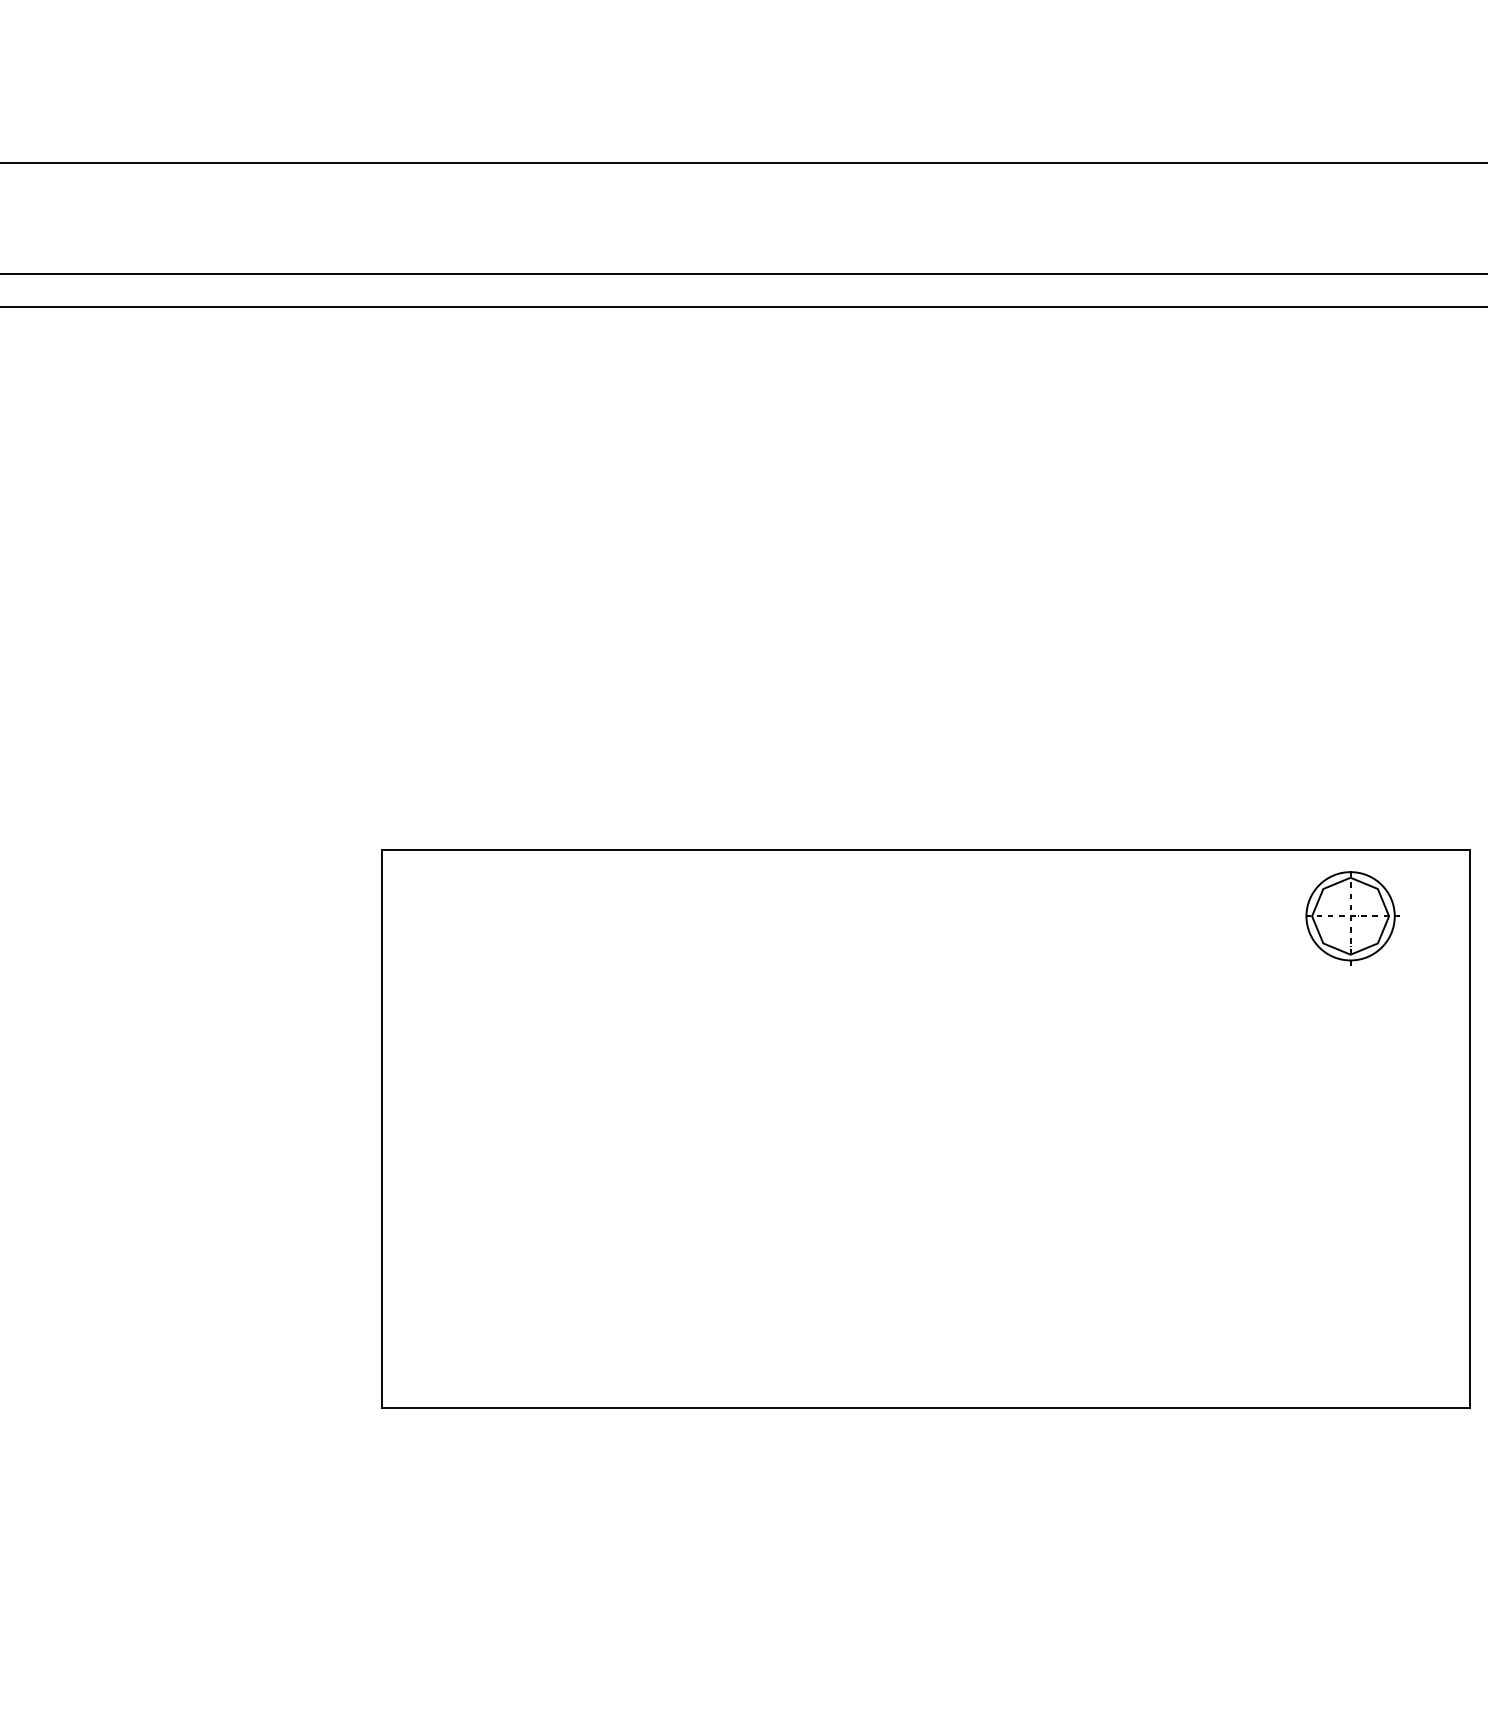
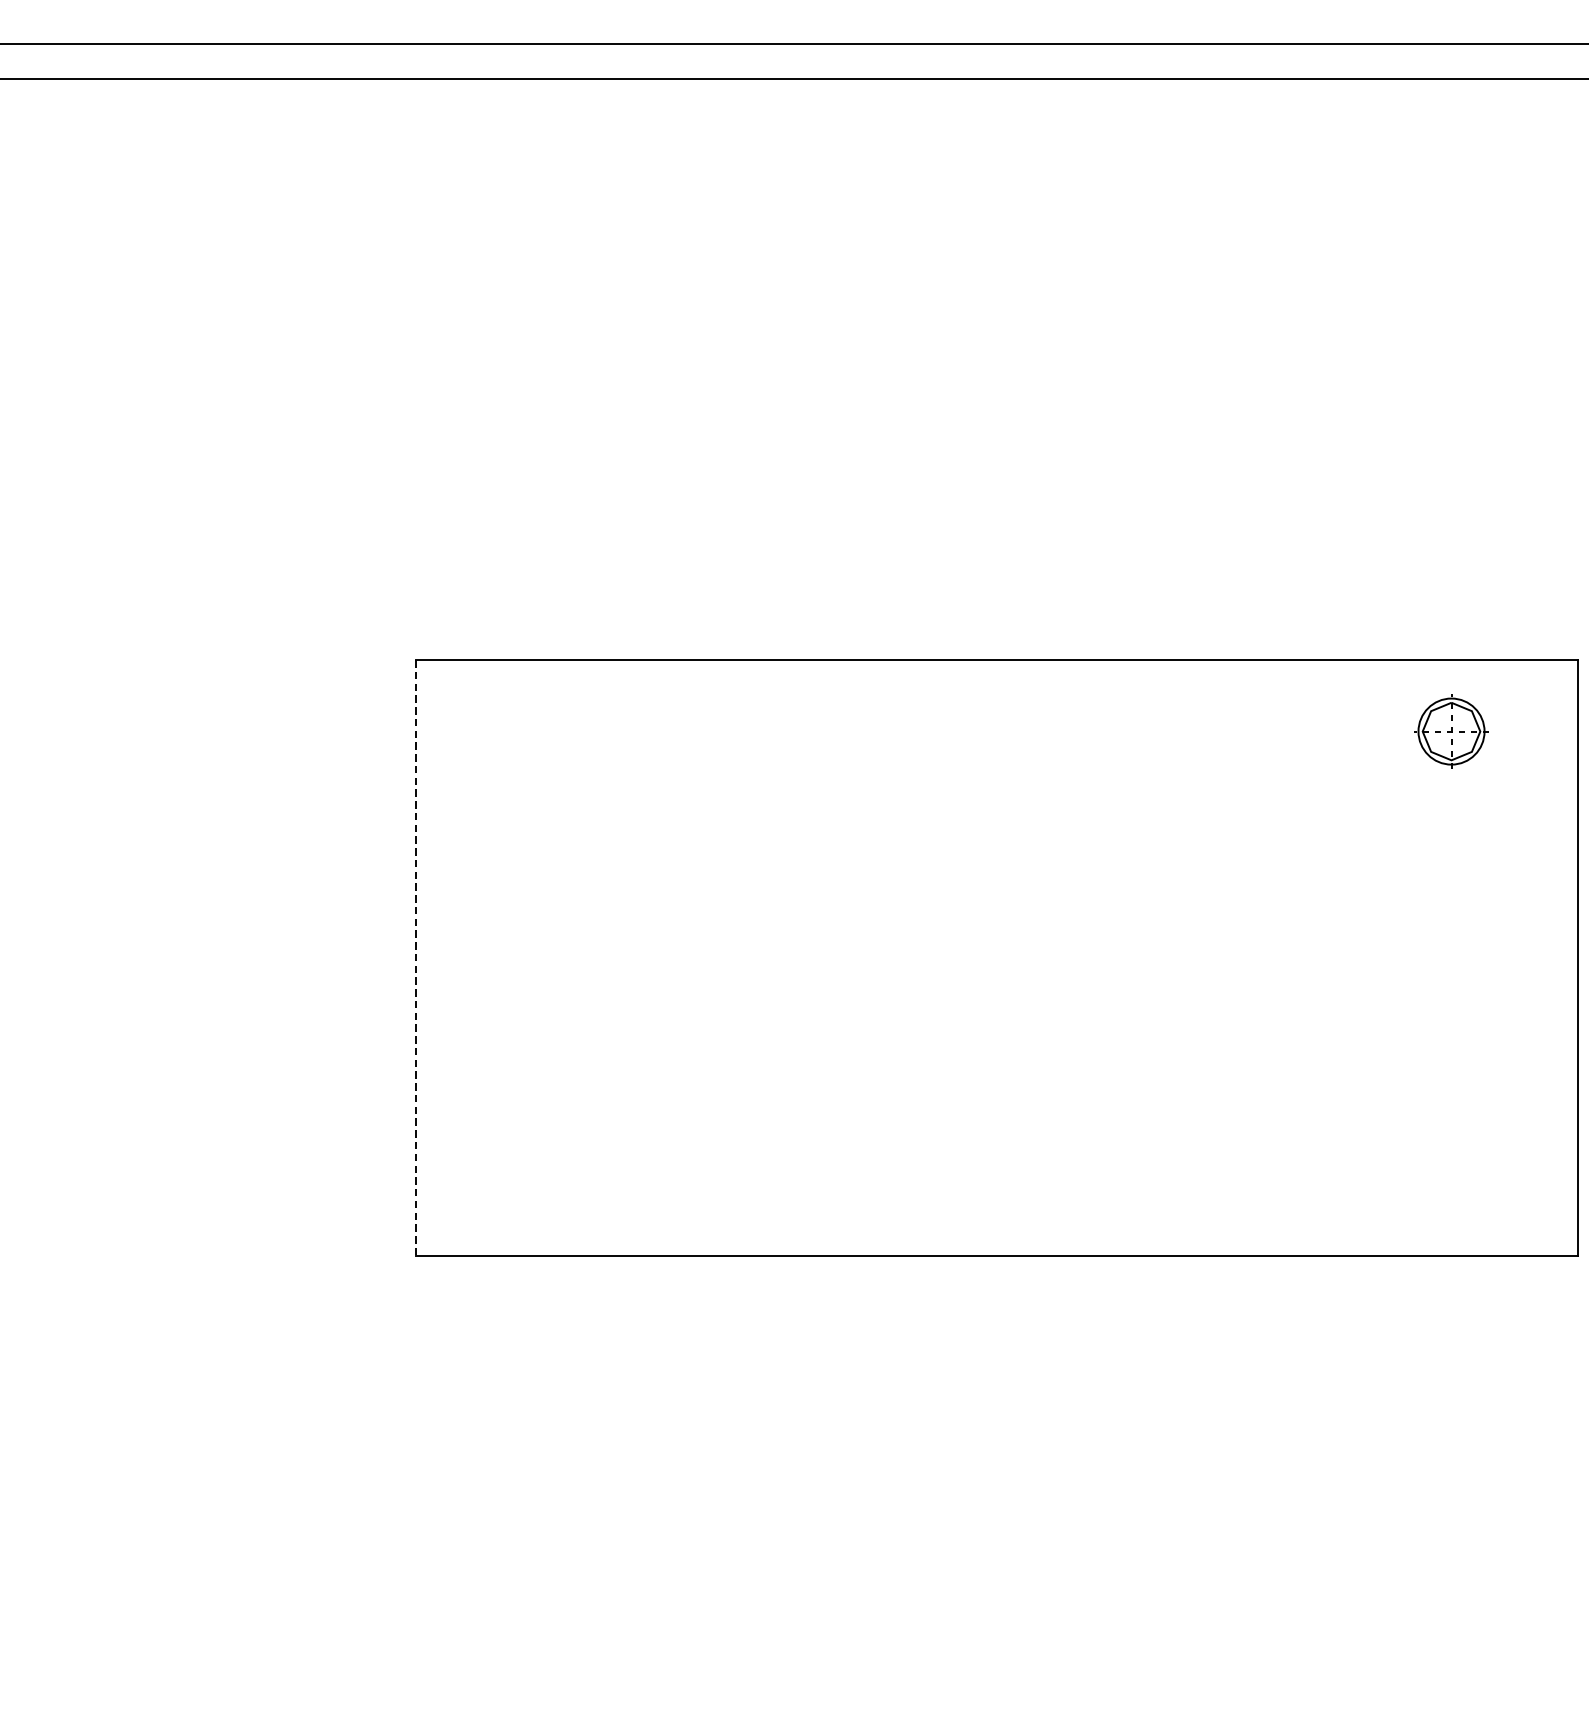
part: (1352, 918) -> (1452, 733), size x0.7
line: (382, 1128) -> (416, 957), solid -> dashed

